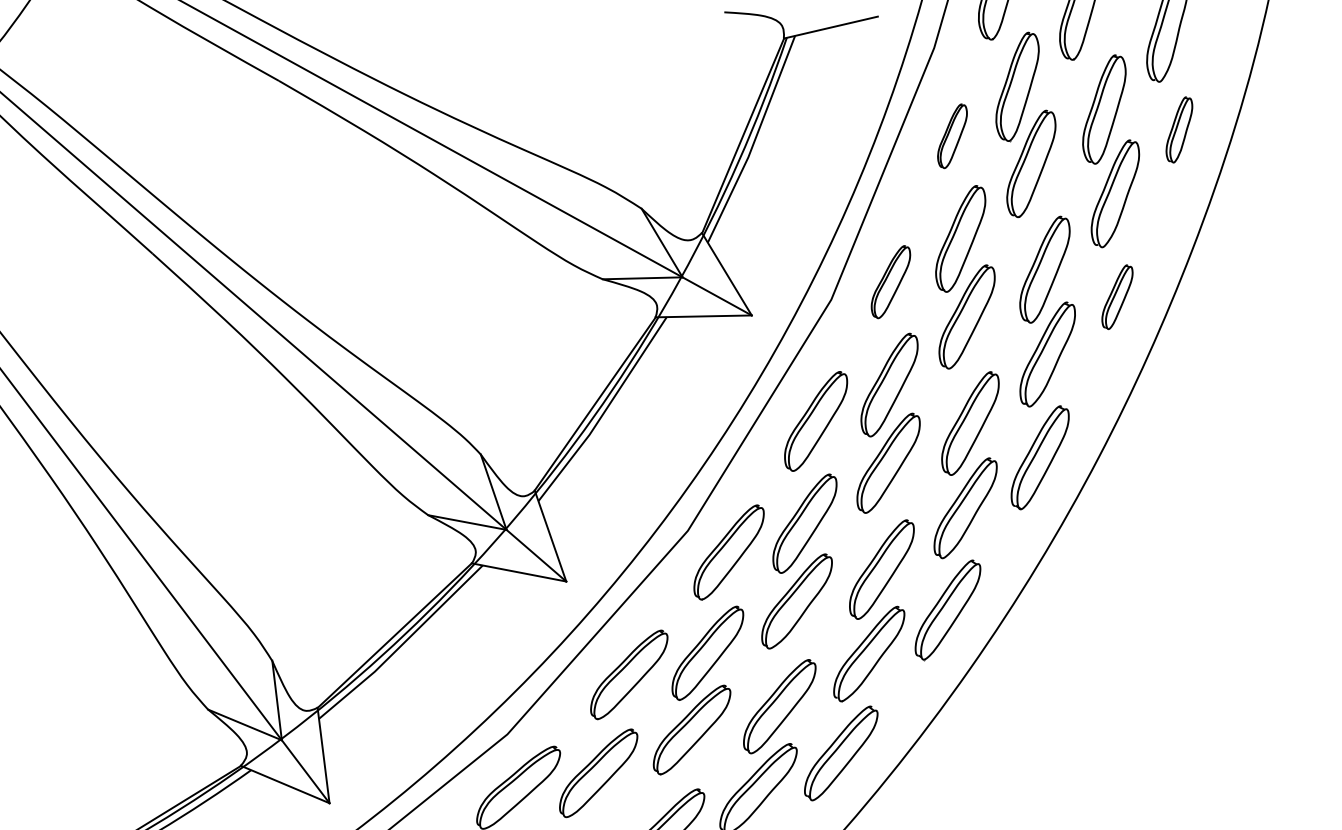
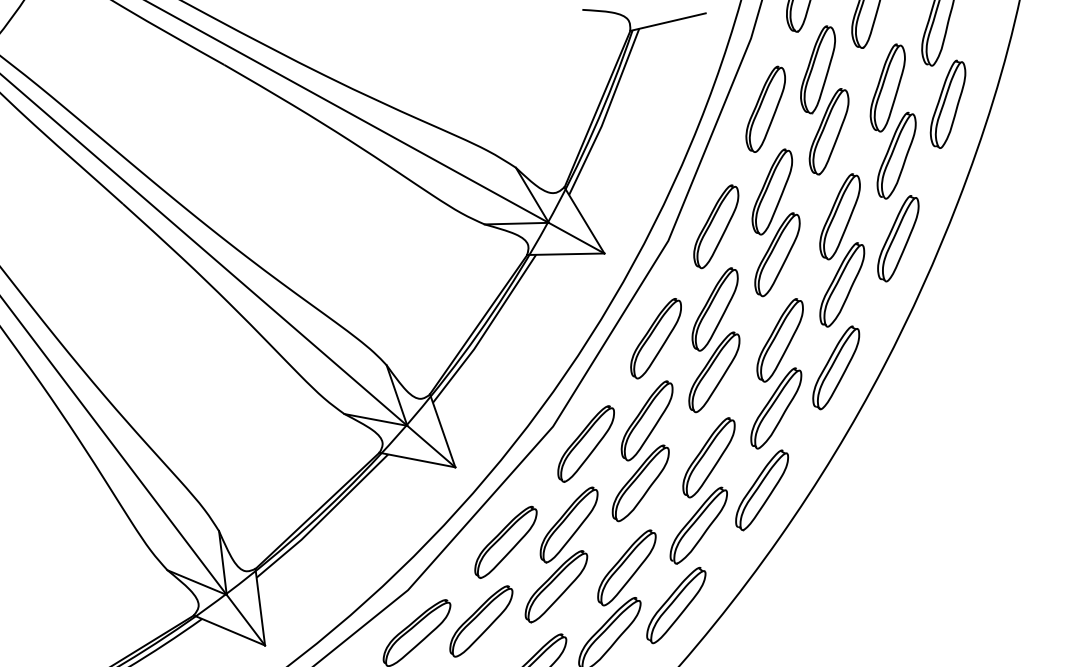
part: (1179, 129) -> (948, 104), size x1.67
part: (952, 136) -> (765, 109), size x1.67
part: (890, 281) -> (715, 226), size x1.43
part: (1117, 297) -> (898, 239), size x1.67

